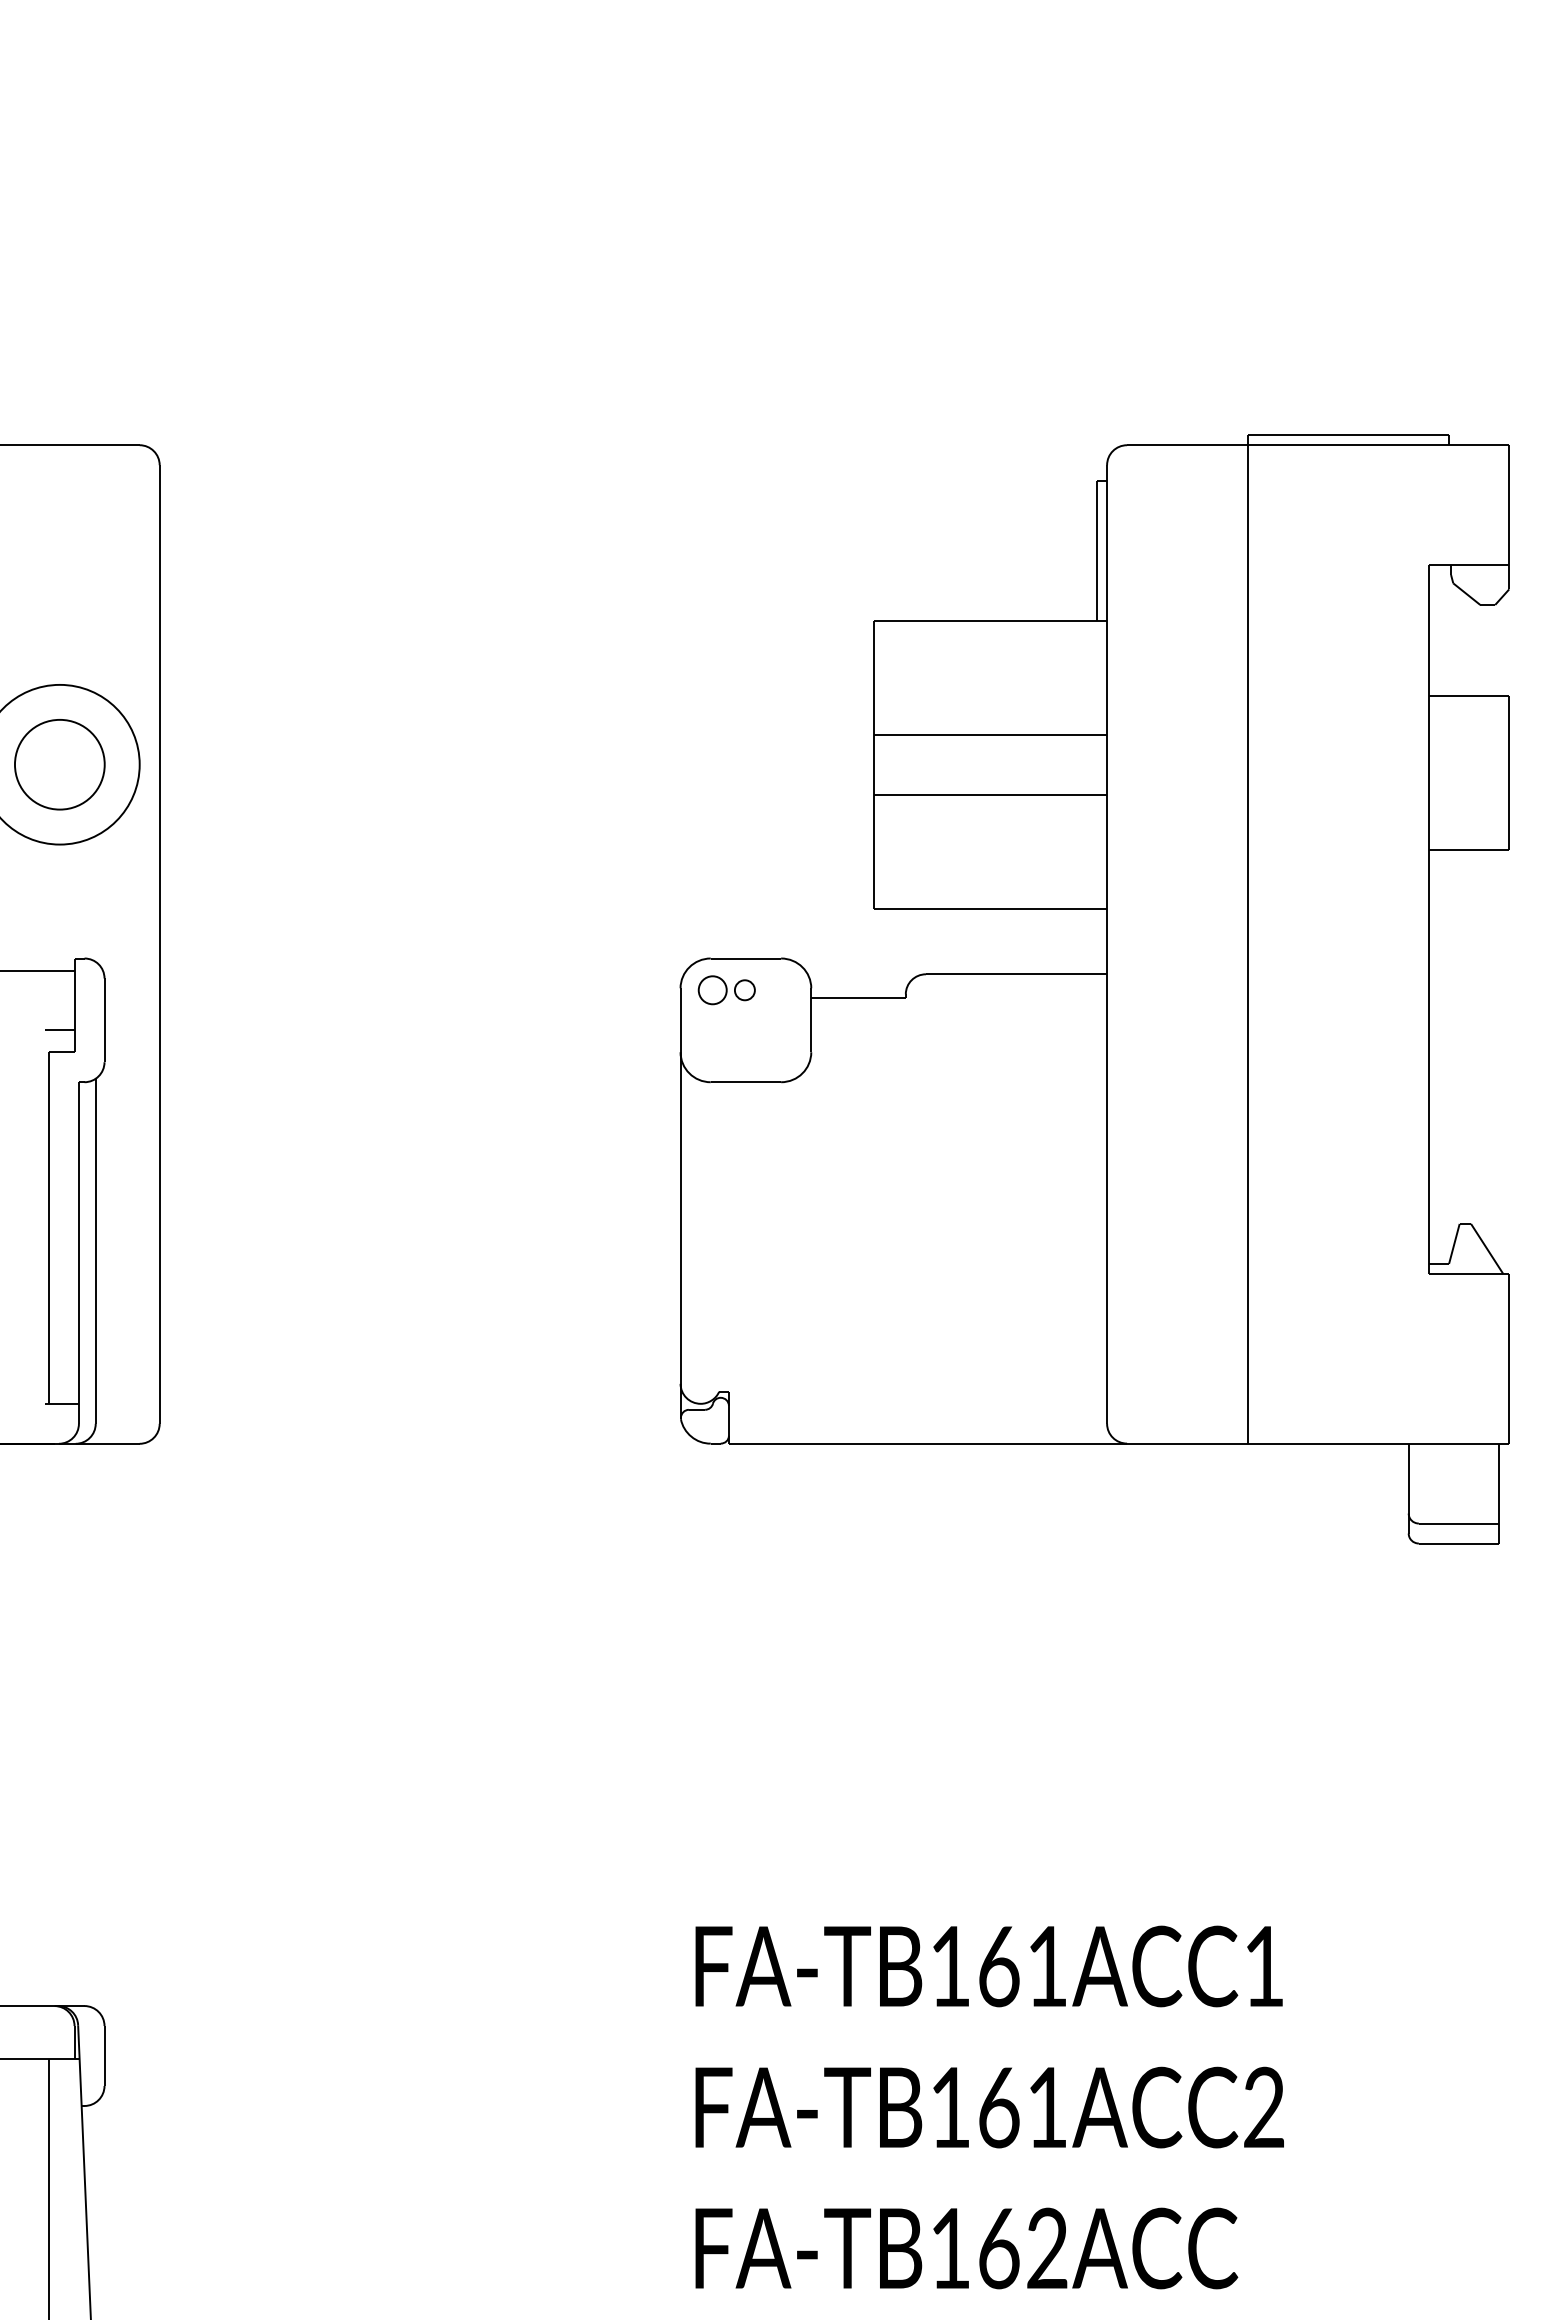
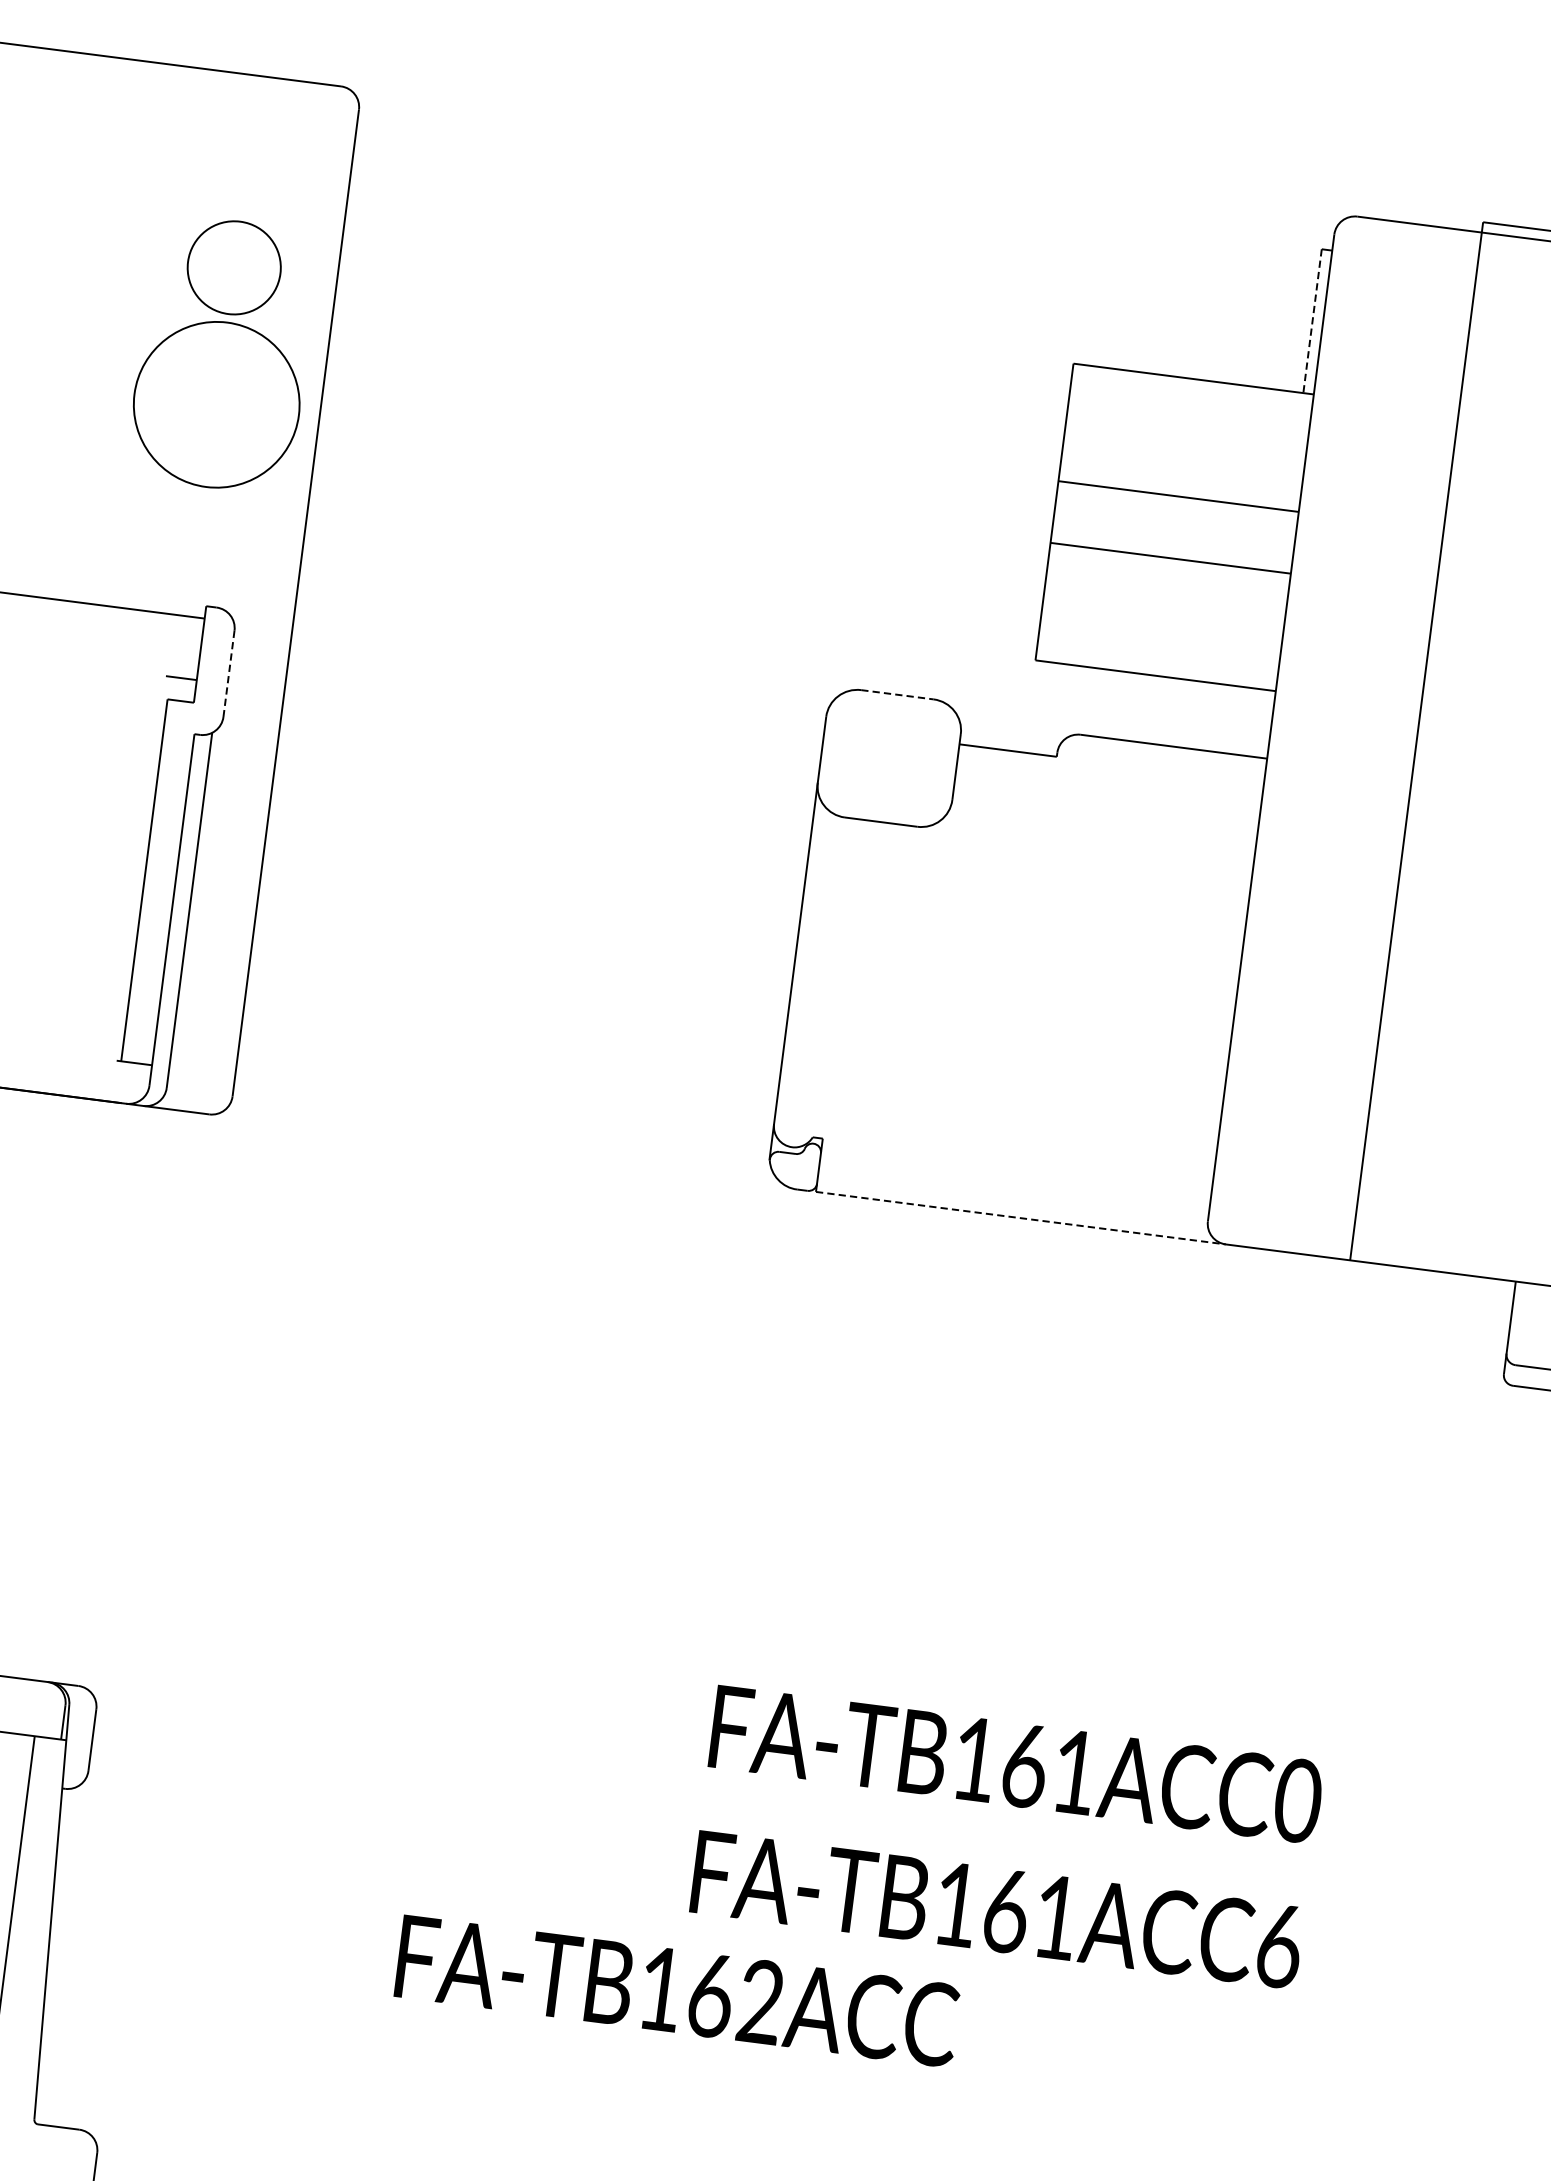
line: (1096, 550) -> (1312, 320), solid -> dashed
part: (59, 764) -> (233, 267), moved
line: (746, 958) -> (898, 694), solid -> dashed
part: (726, 990) -> (873, 725), removed
line: (104, 1020) -> (228, 673), solid -> dashed
line: (928, 1443) -> (1021, 1218), solid -> dashed
text: (1264, 1966) -> (1298, 1800), FA-TB161ACC1 -> FA-TB161ACC0
text: (1264, 2107) -> (1279, 1946), FA-TB161ACC2 -> FA-TB161ACC6
text: (966, 2248) -> (677, 1991), moved

